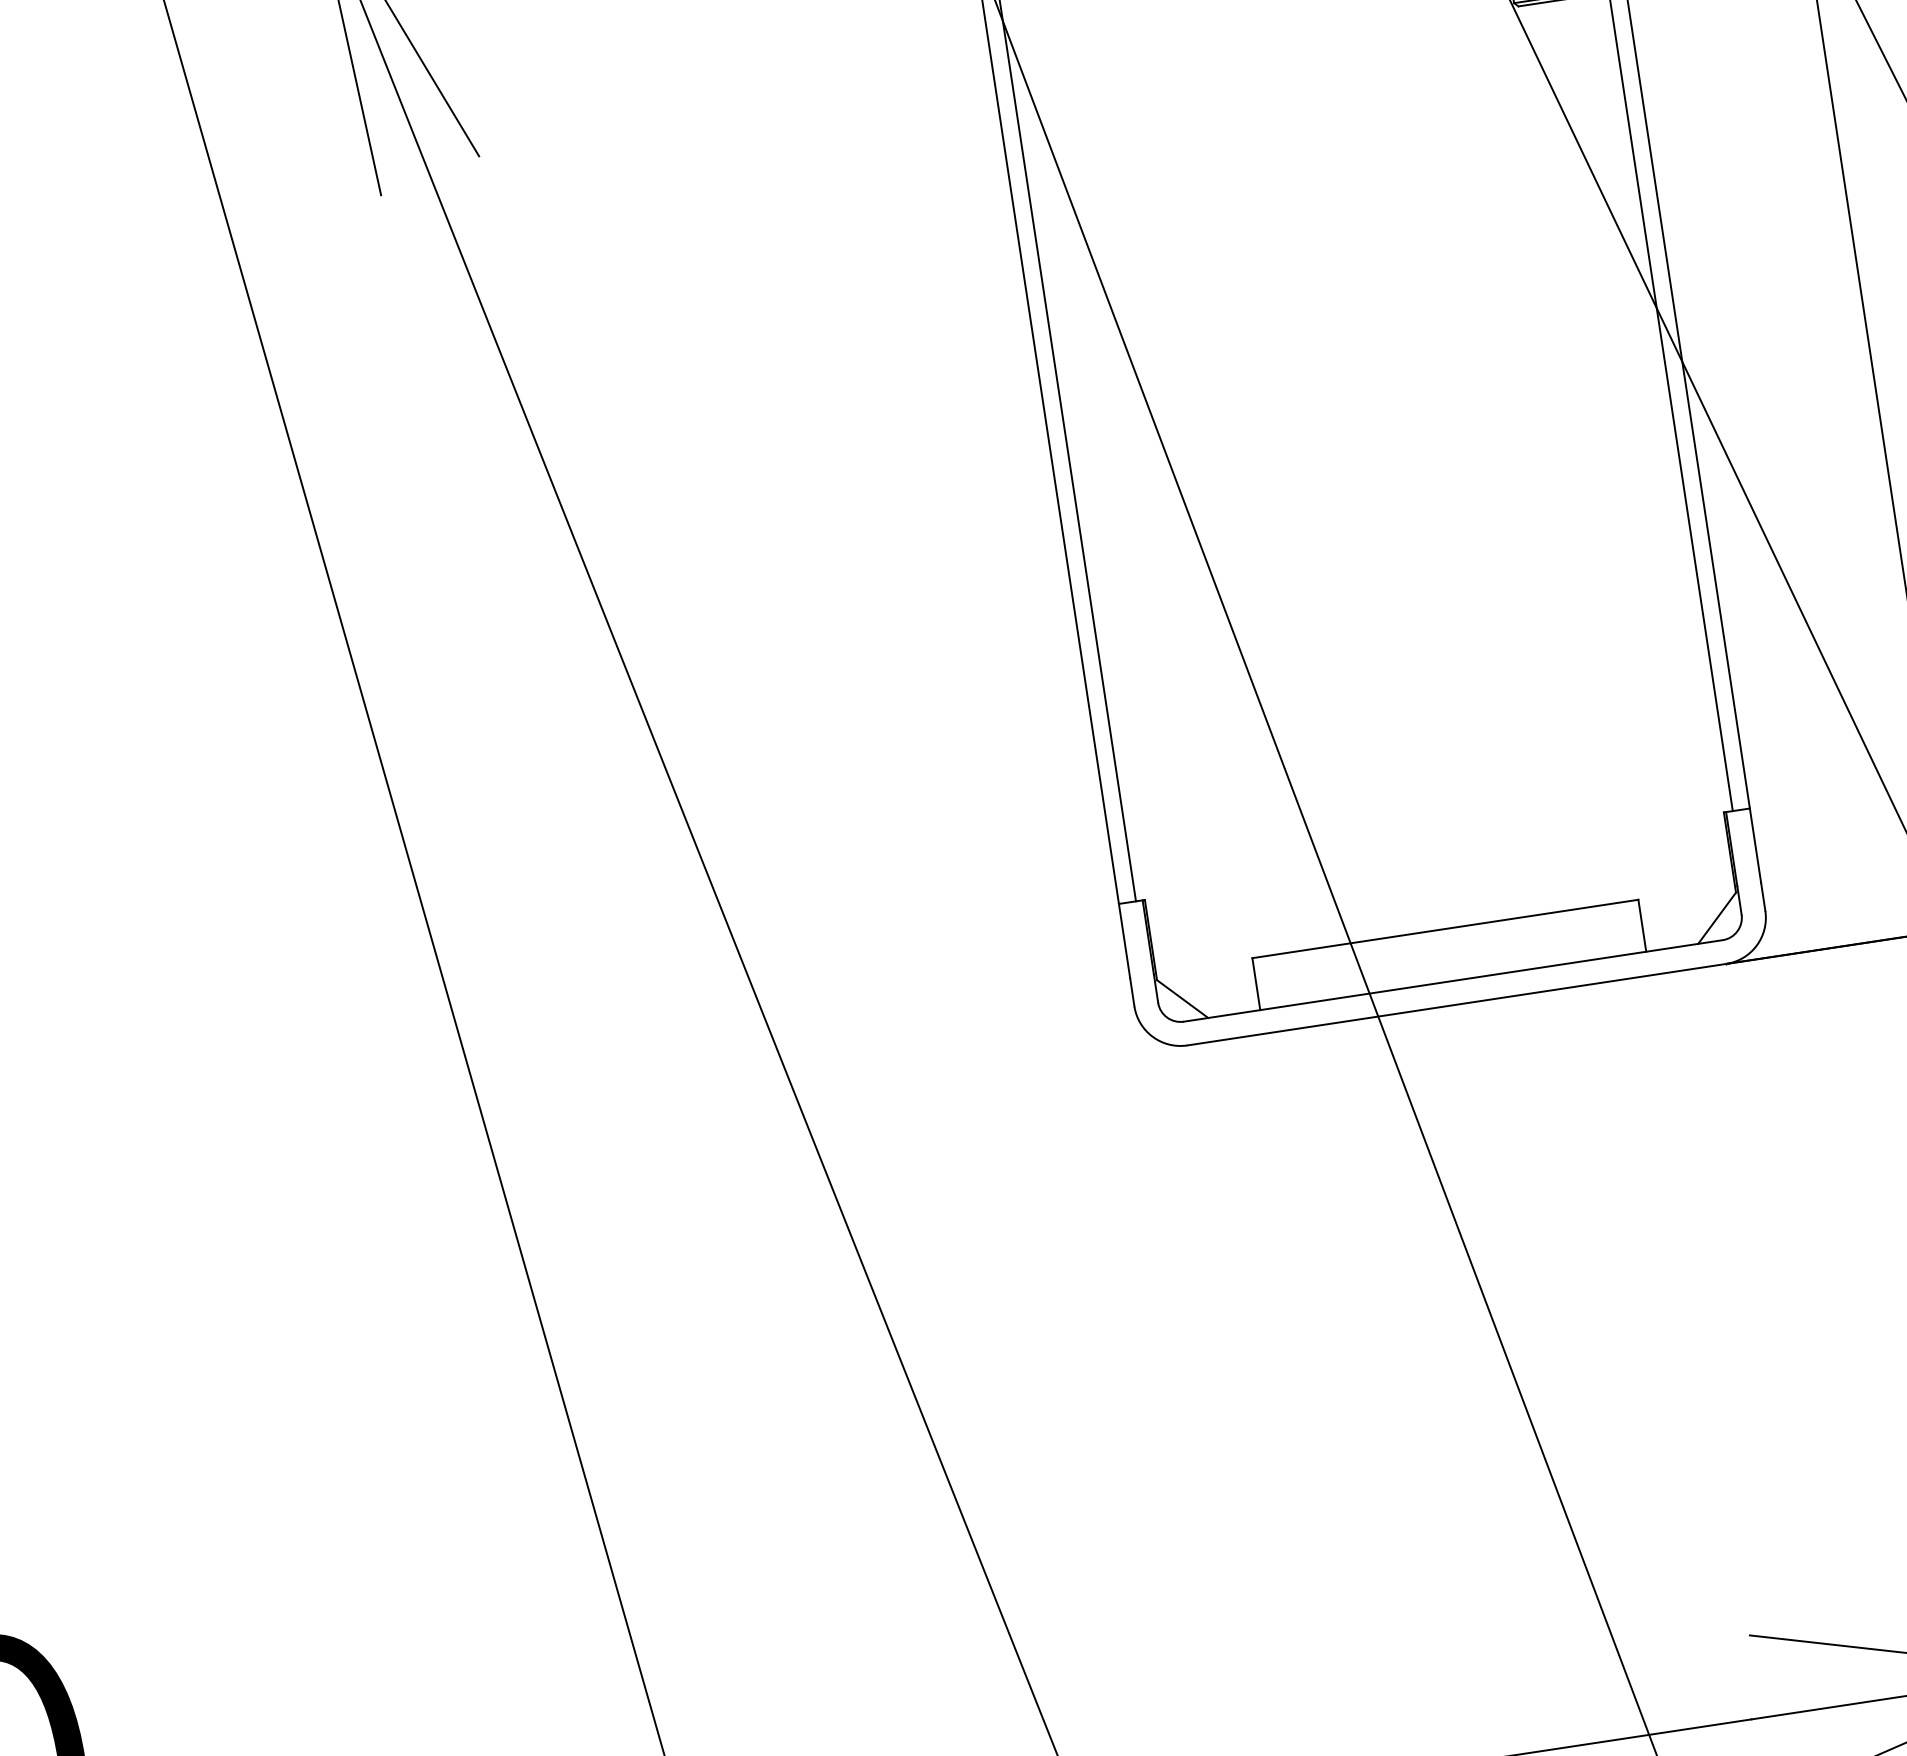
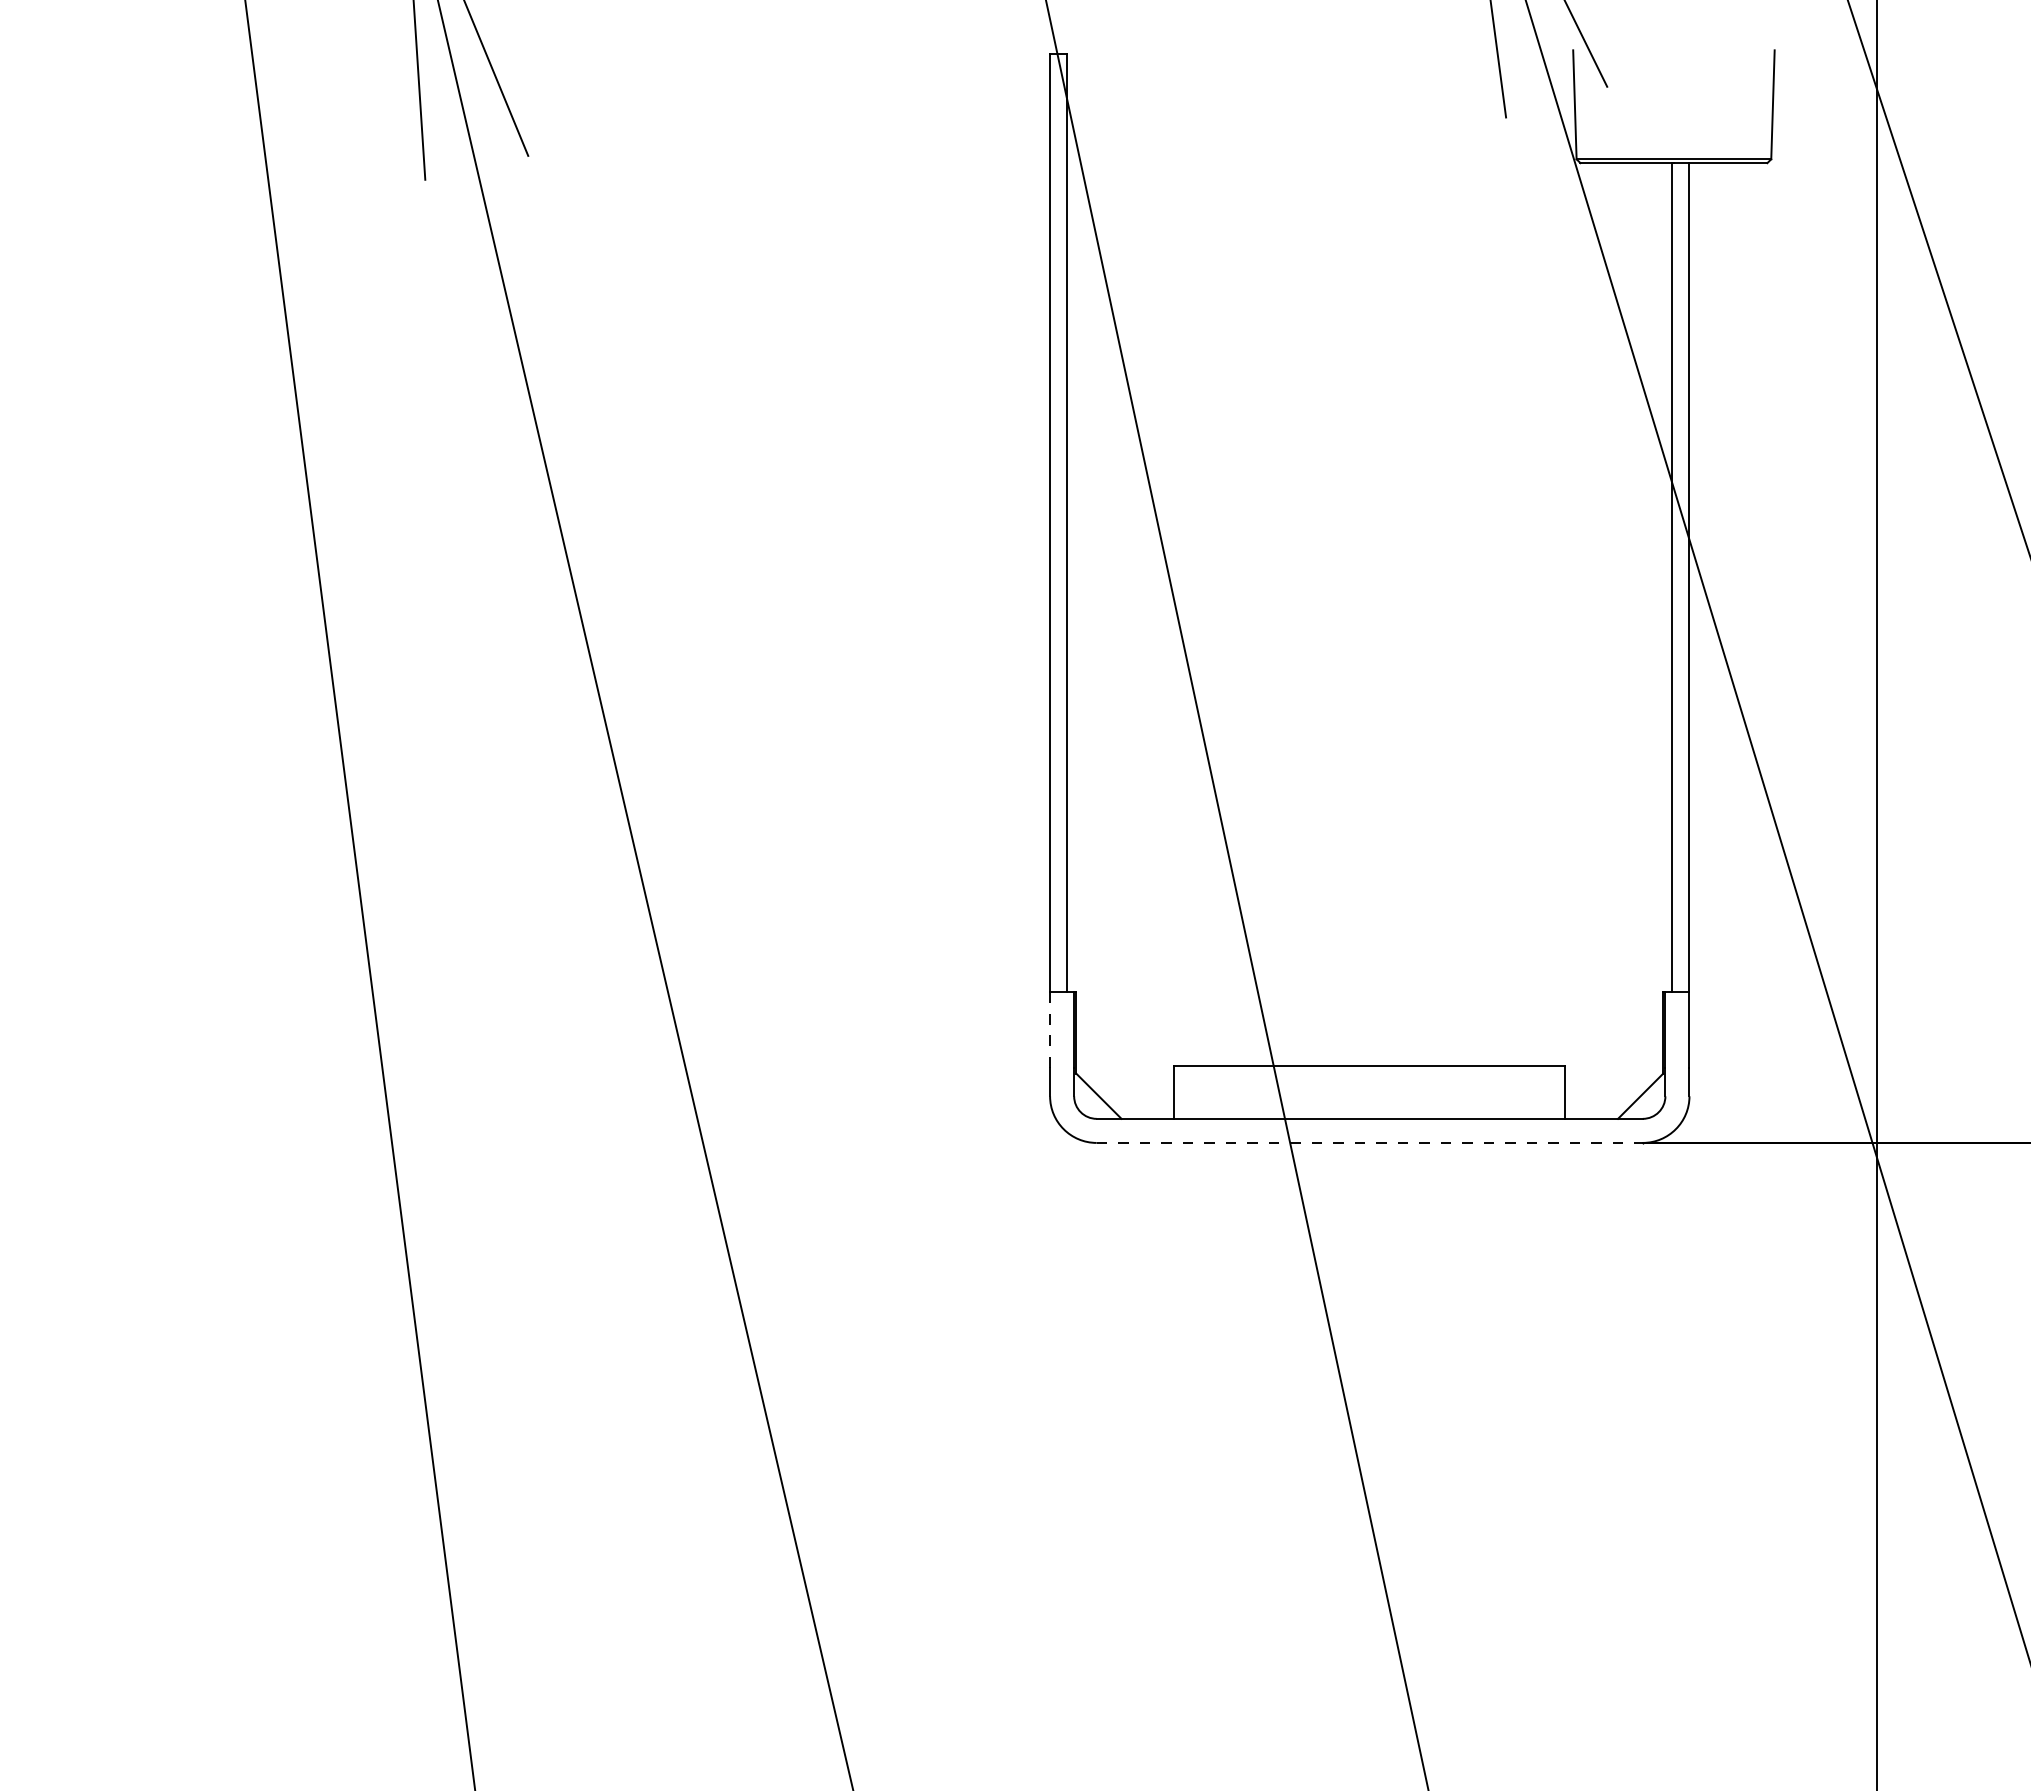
line: (1125, 941) -> (1050, 1030), solid -> dashed
line: (1457, 1004) -> (1370, 1142), solid -> dashed

